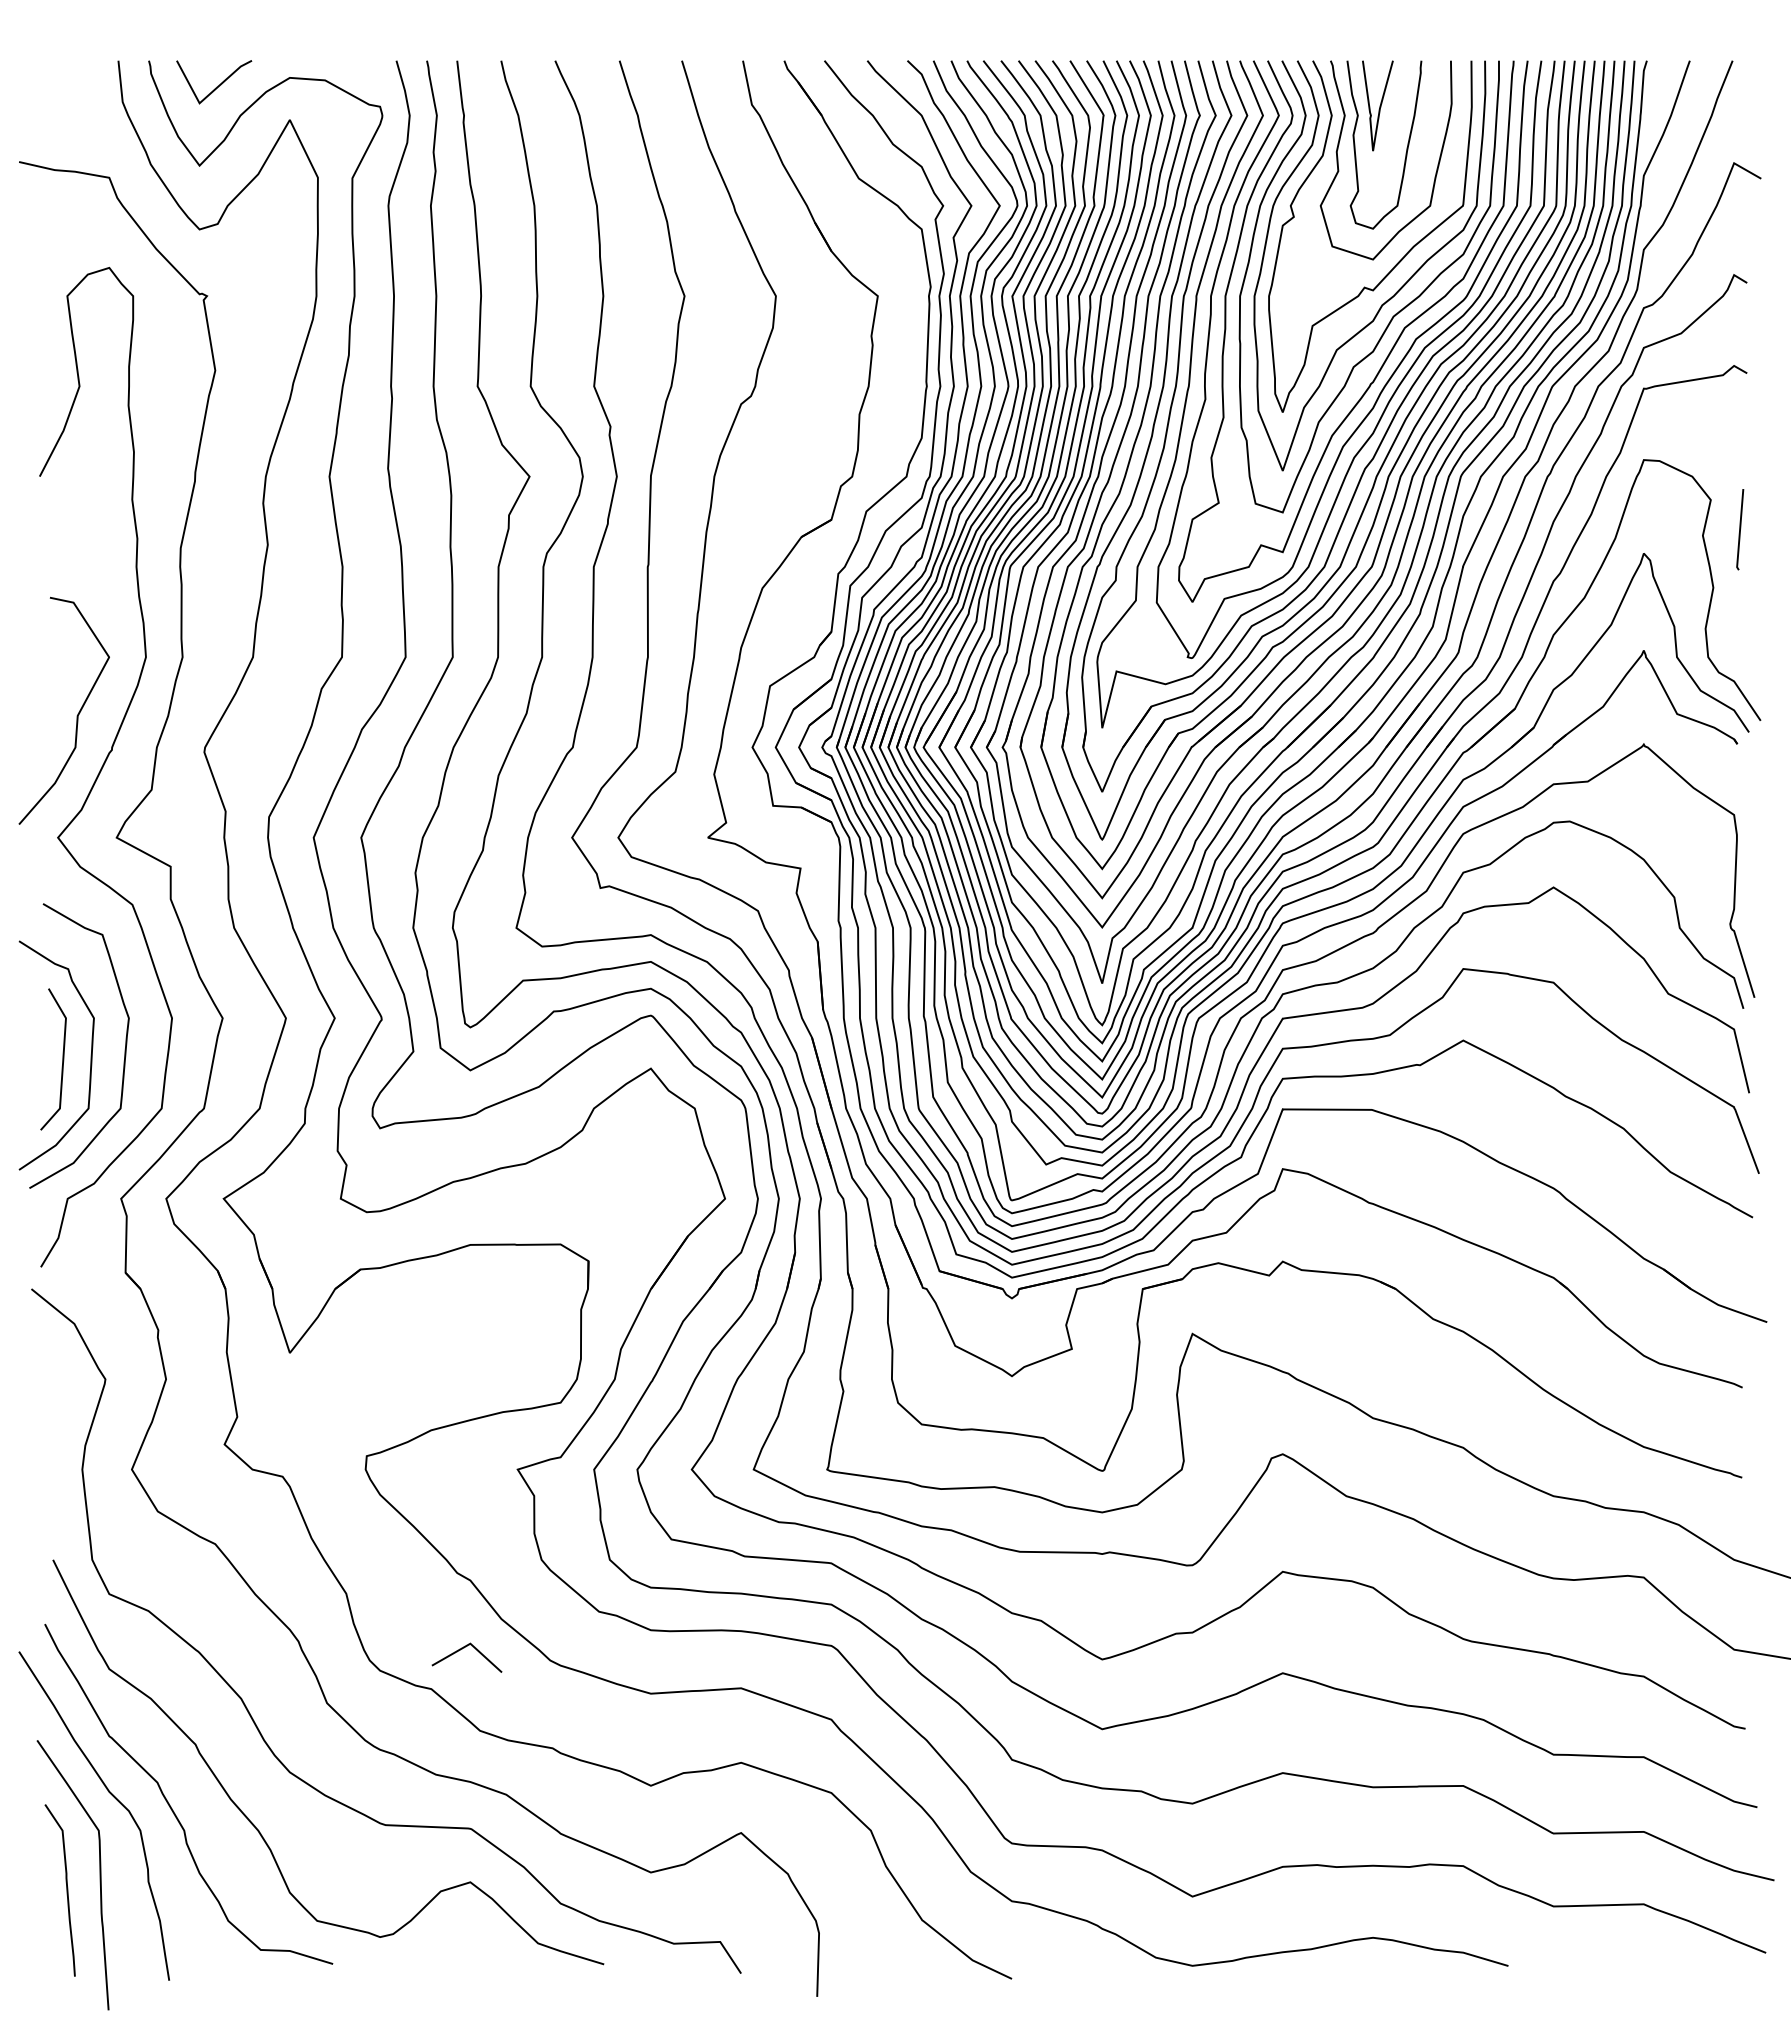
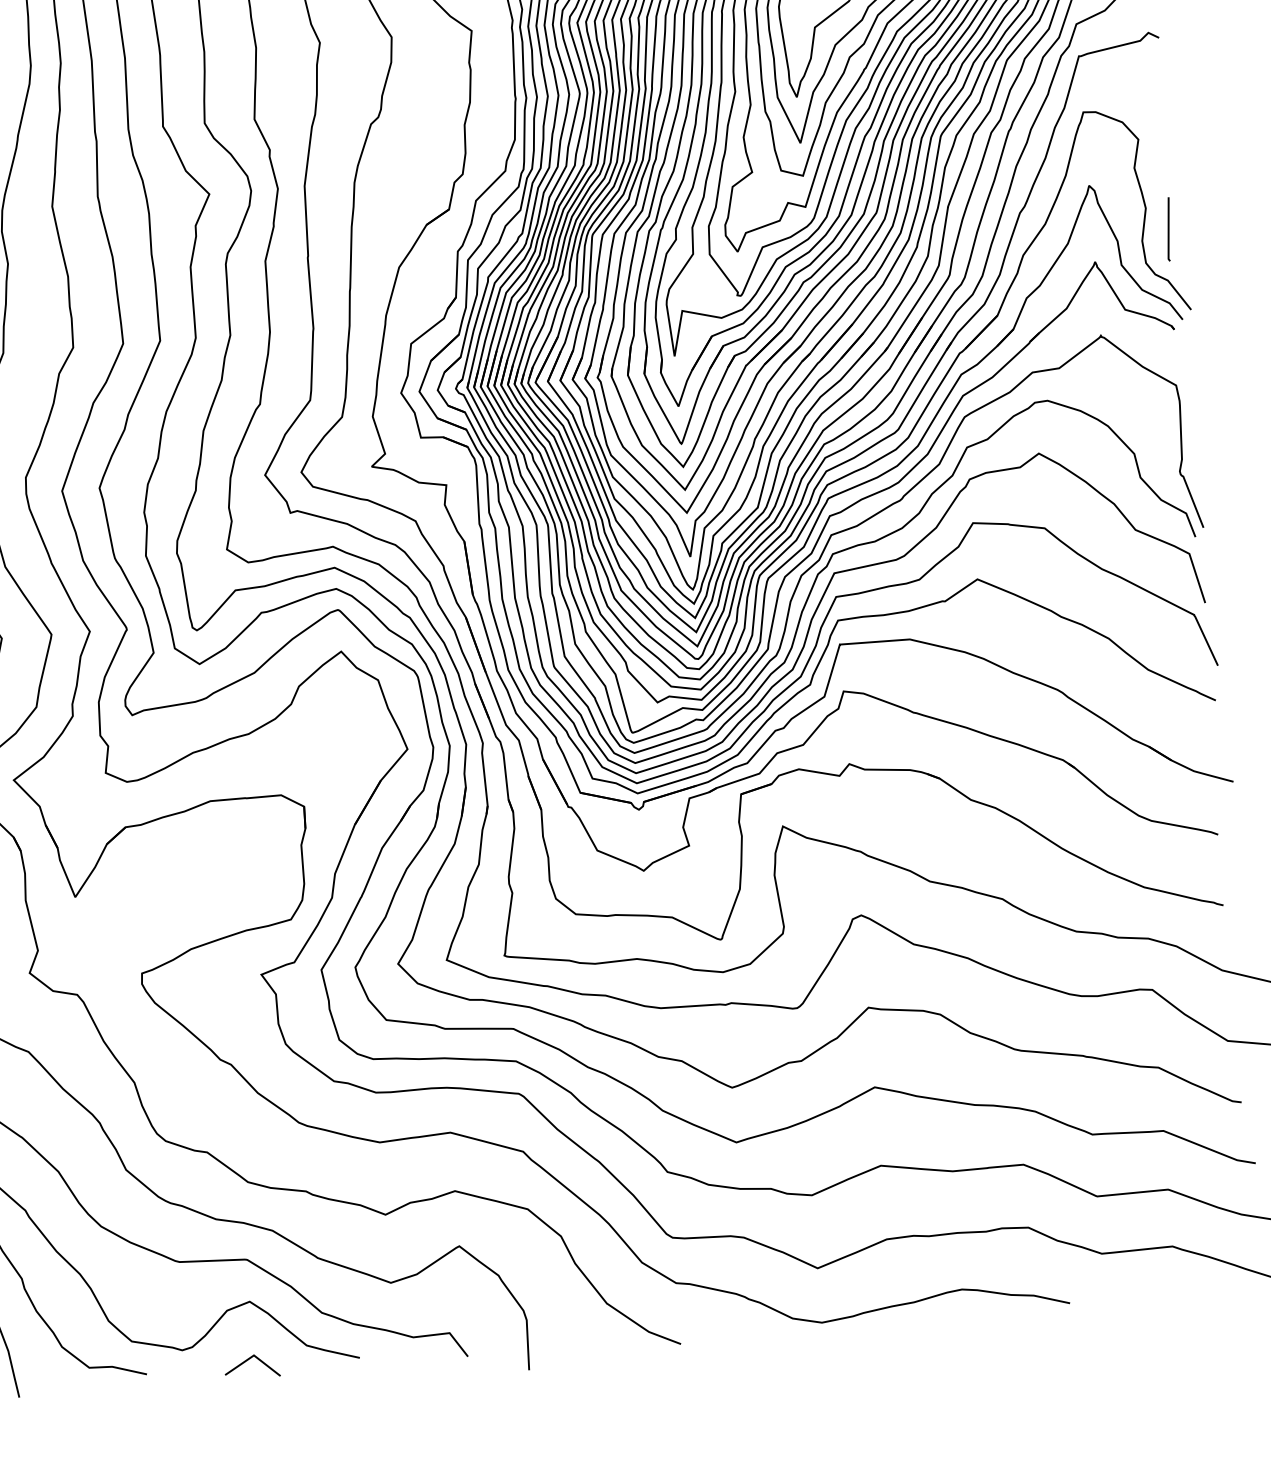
line: (1740, 529) -> (1168, 229), moved
line: (462, 1649) -> (248, 1360), moved

